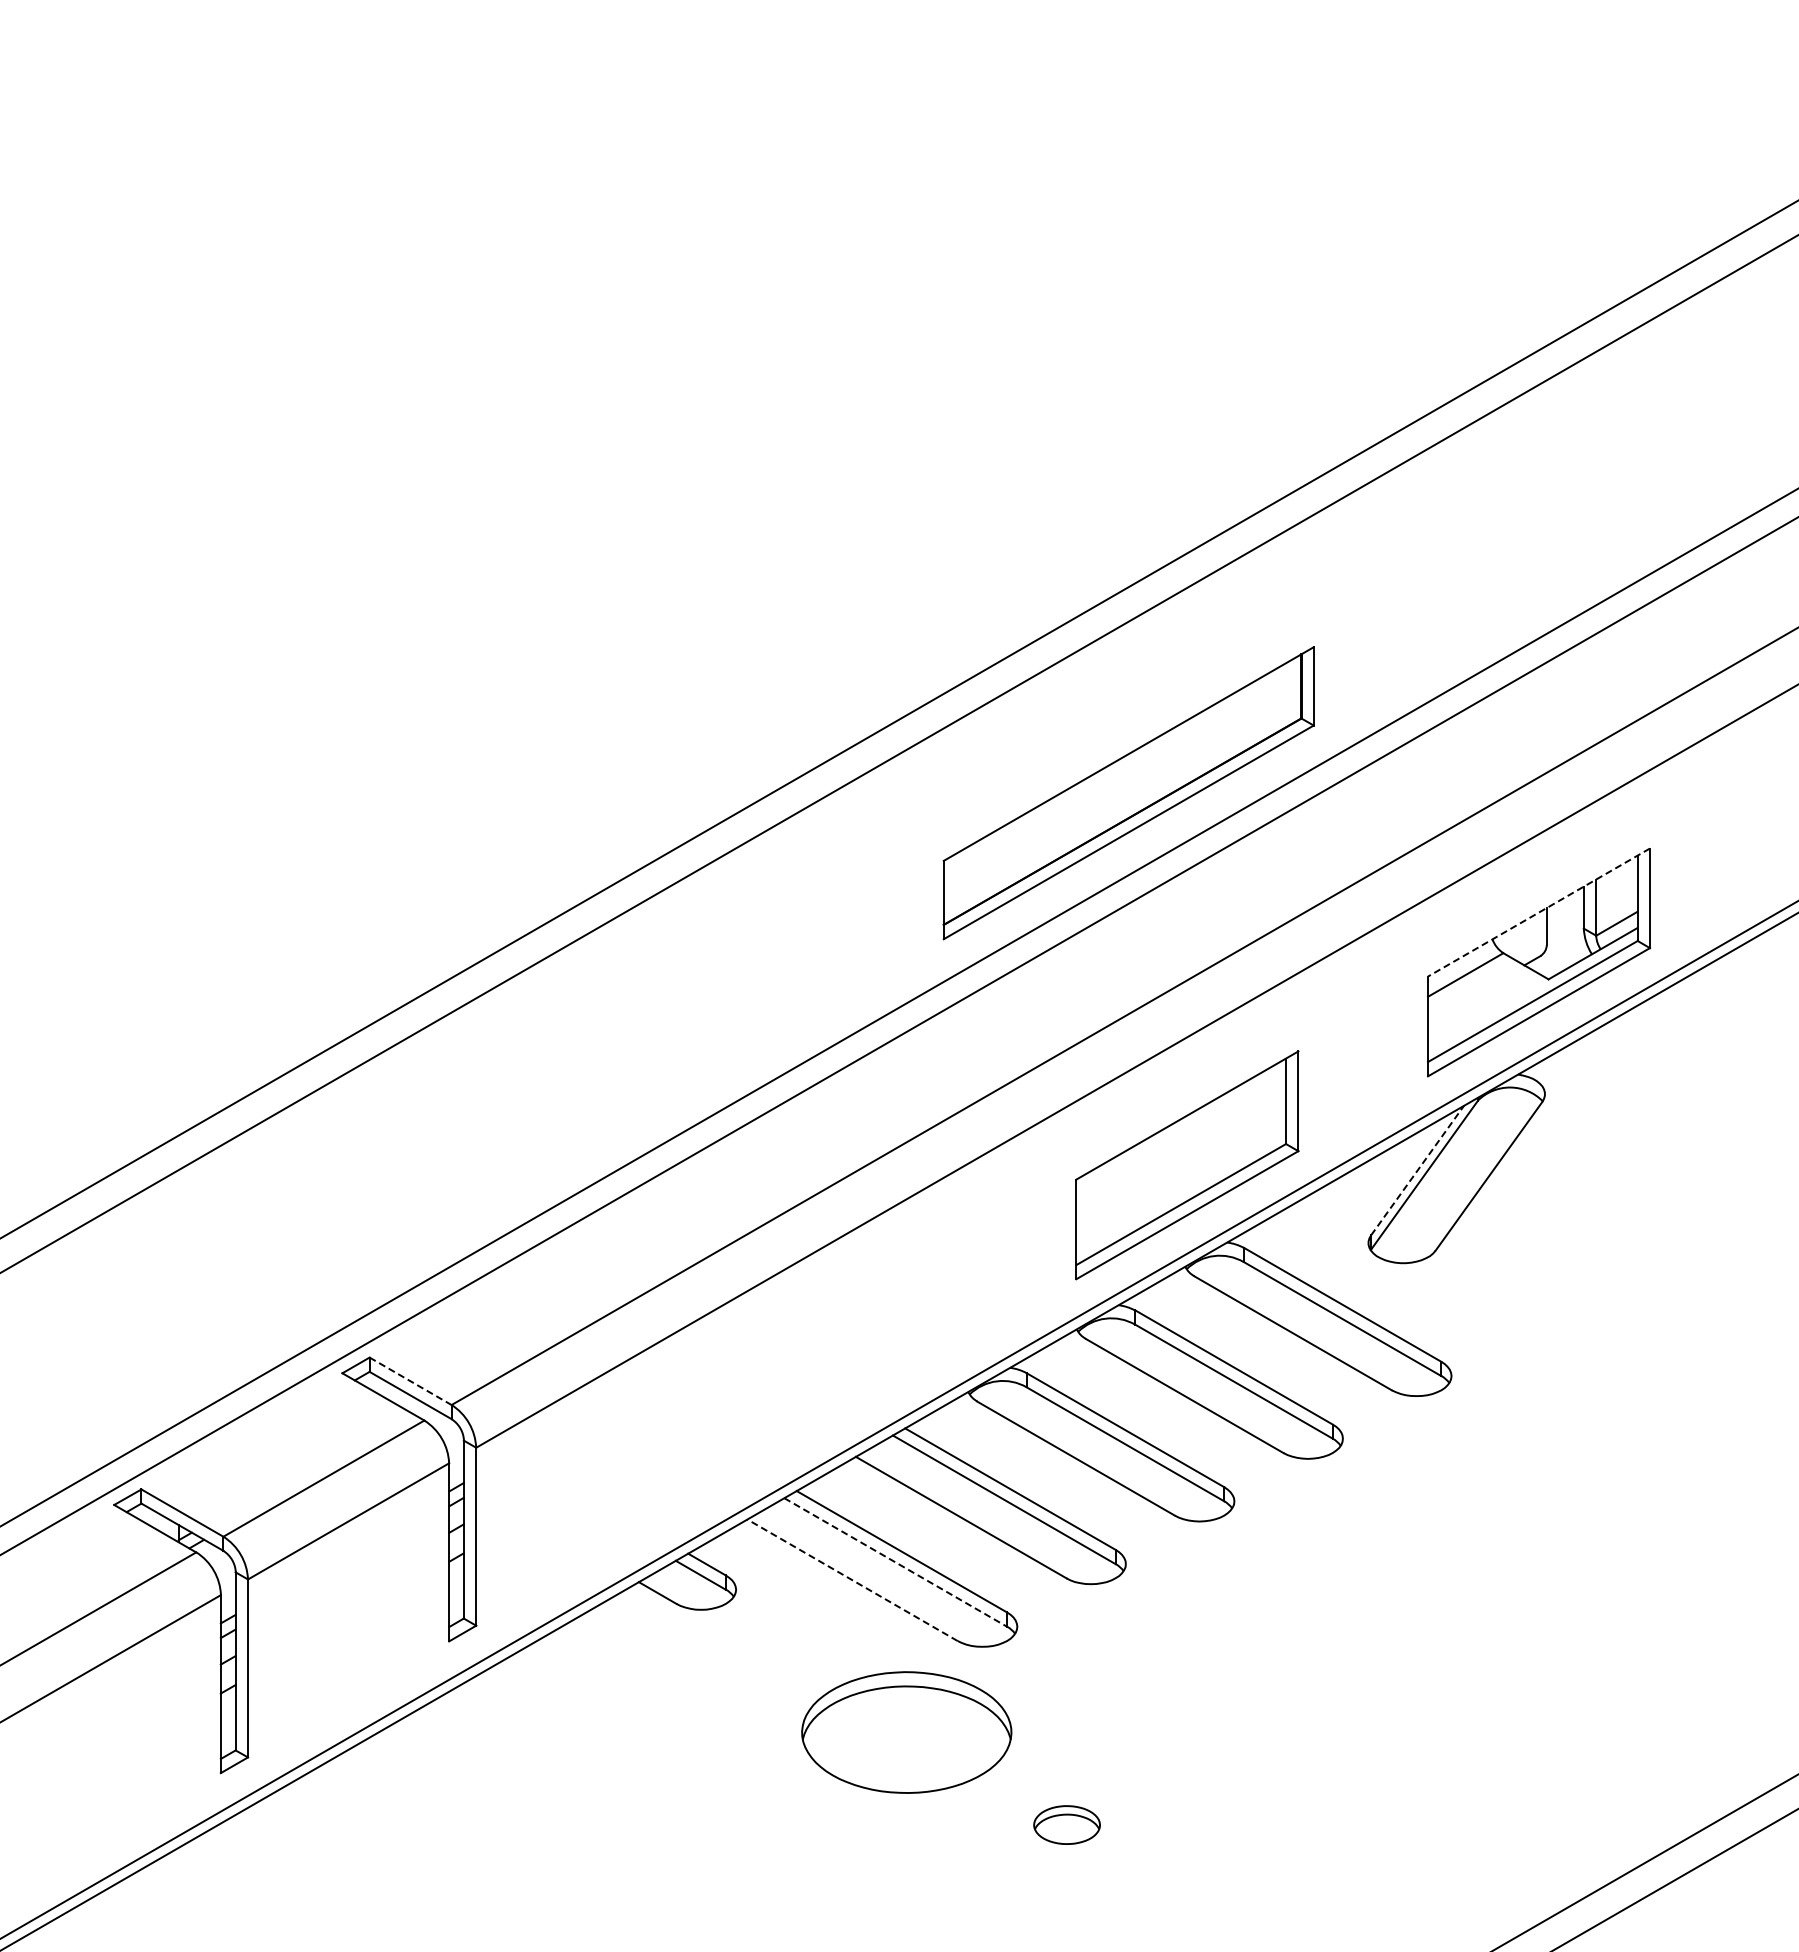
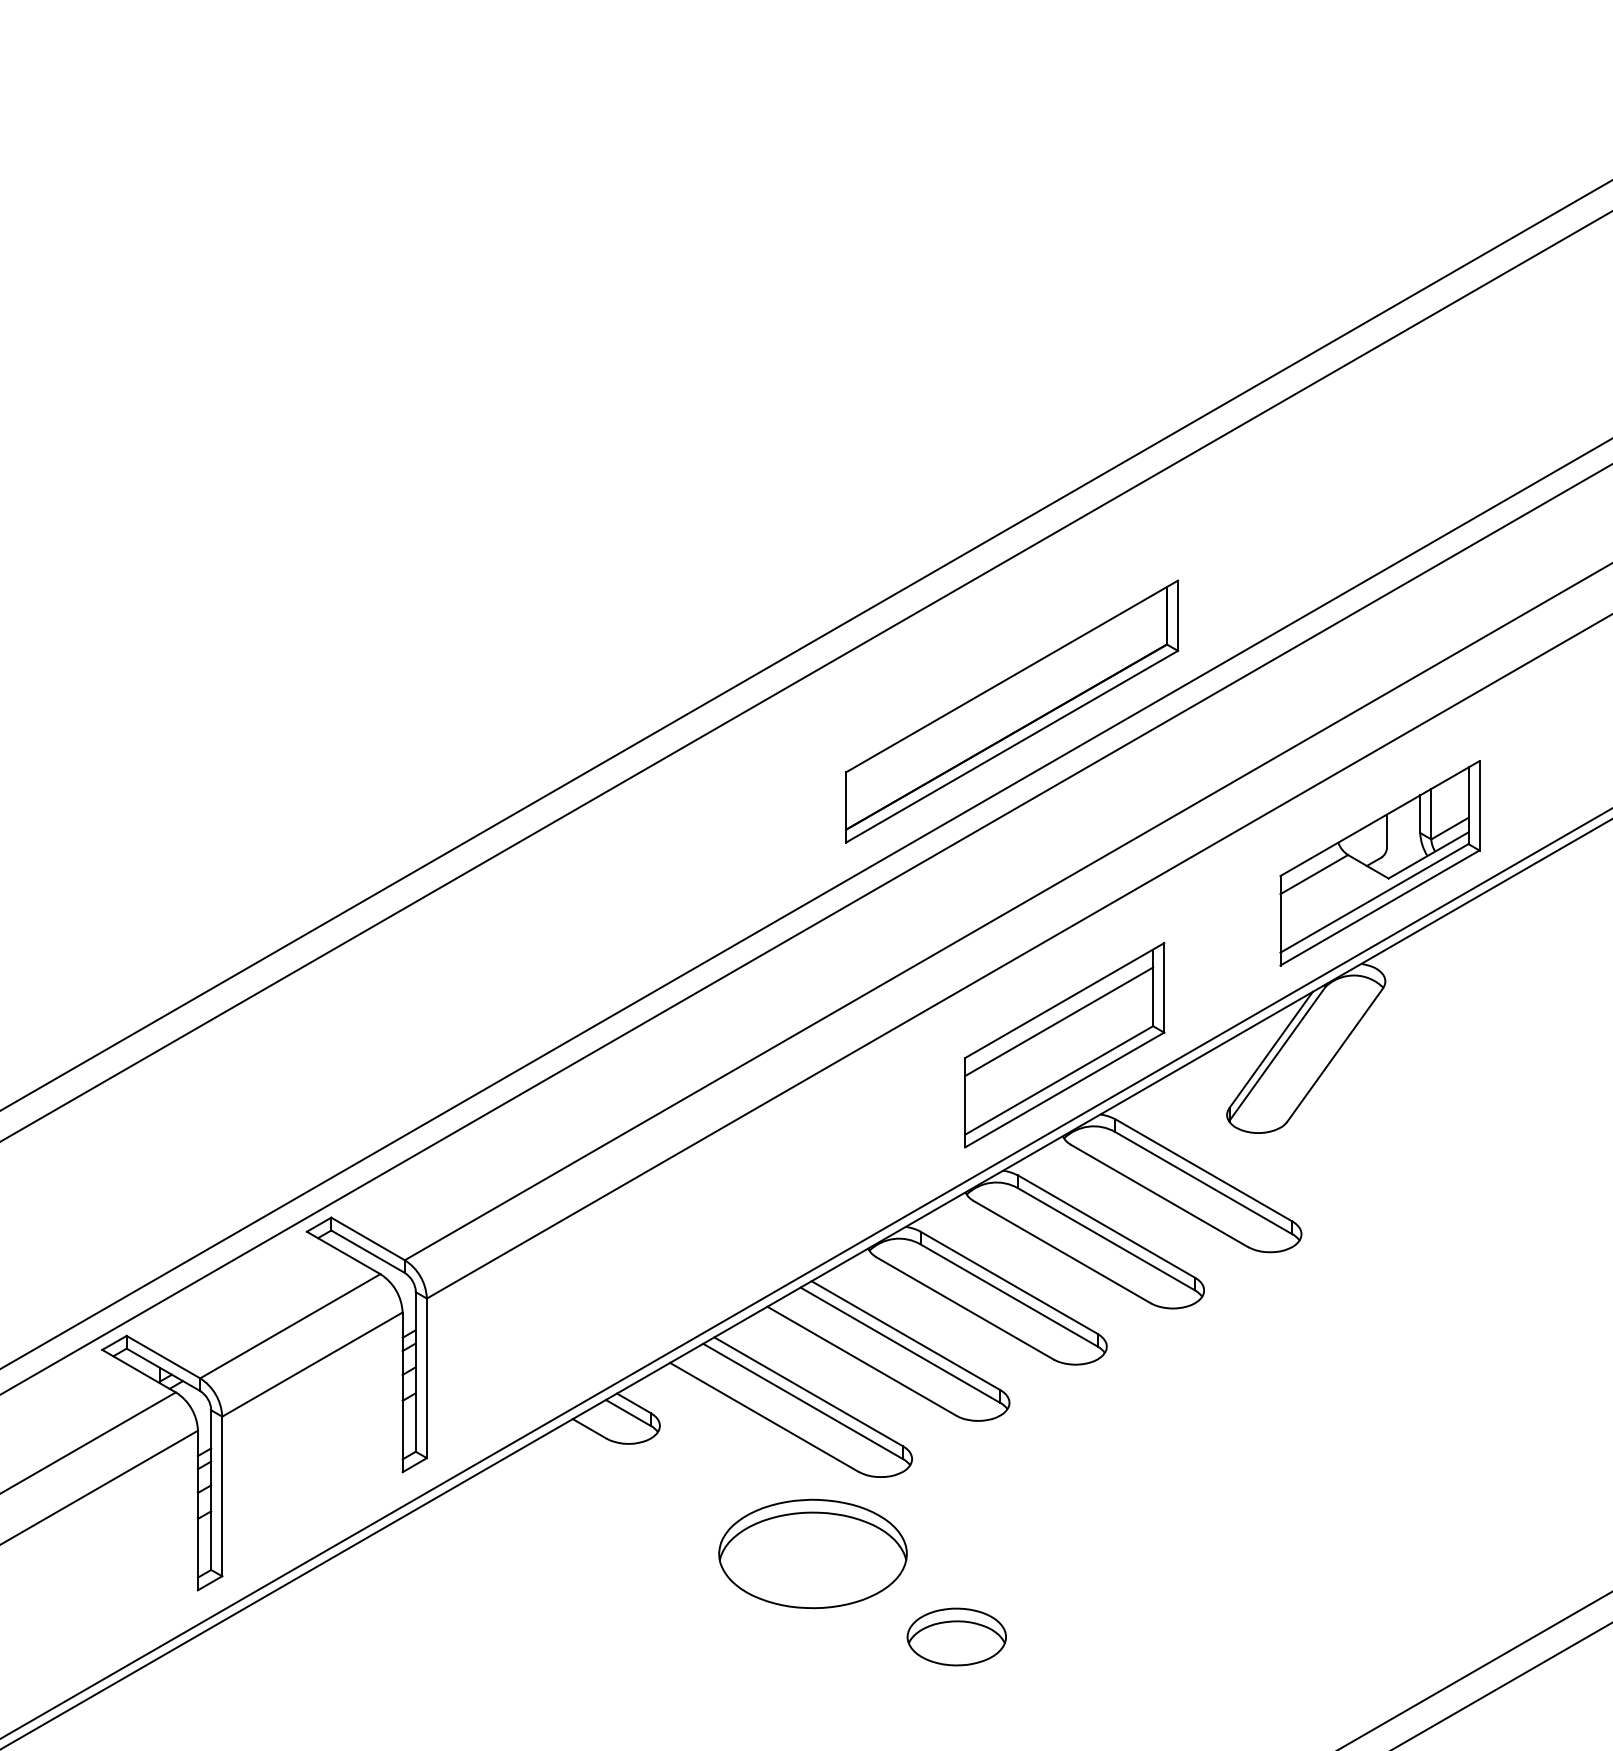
line: (1538, 912) -> (1379, 818), dashed -> solid
line: (1181, 1138) -> (1059, 1021), added
line: (1417, 1170) -> (1271, 1049), dashed -> solid
line: (411, 1381) -> (368, 1239), dashed -> solid
line: (895, 1562) -> (802, 1401), dashed -> solid
line: (852, 1580) -> (764, 1417), dashed -> solid
part: (1066, 1824) -> (956, 1636), size x1.67

